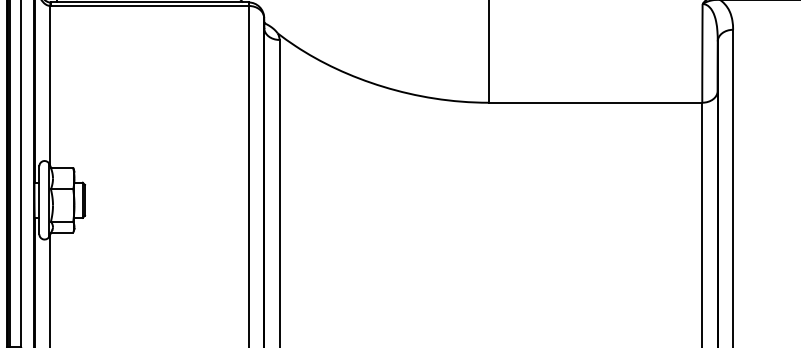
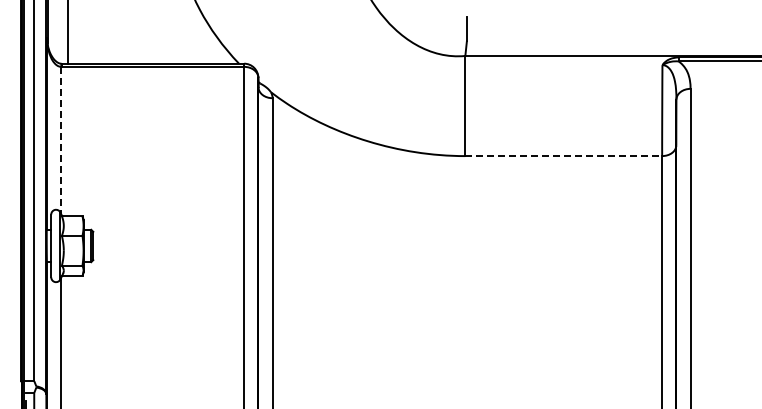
line: (50, 85) -> (61, 140), solid -> dashed
line: (596, 103) -> (564, 156), solid -> dashed

